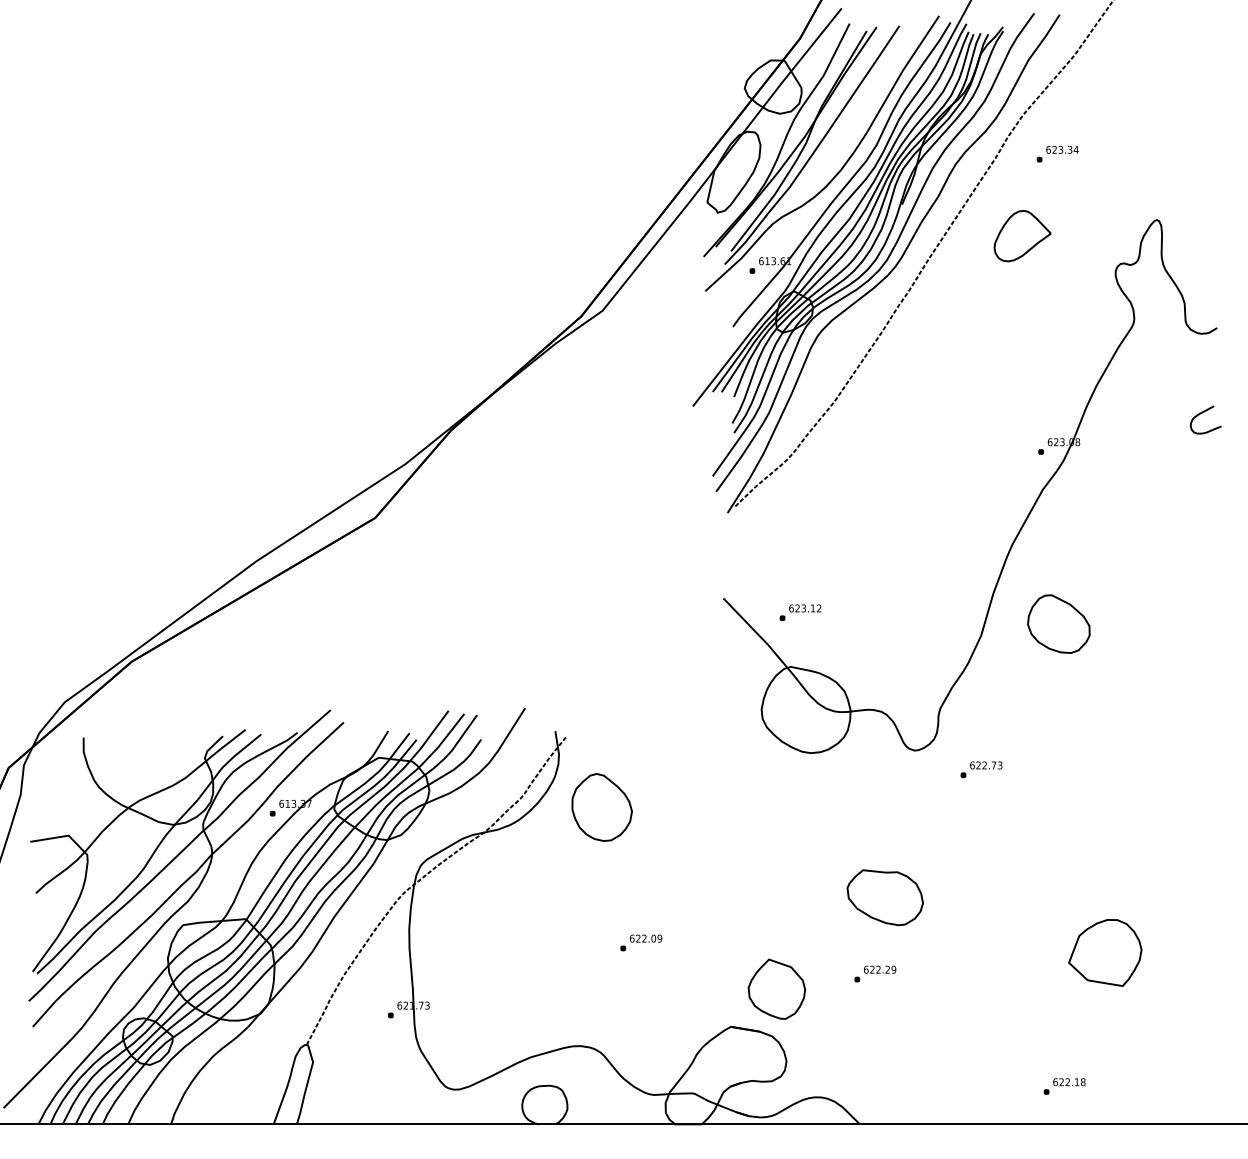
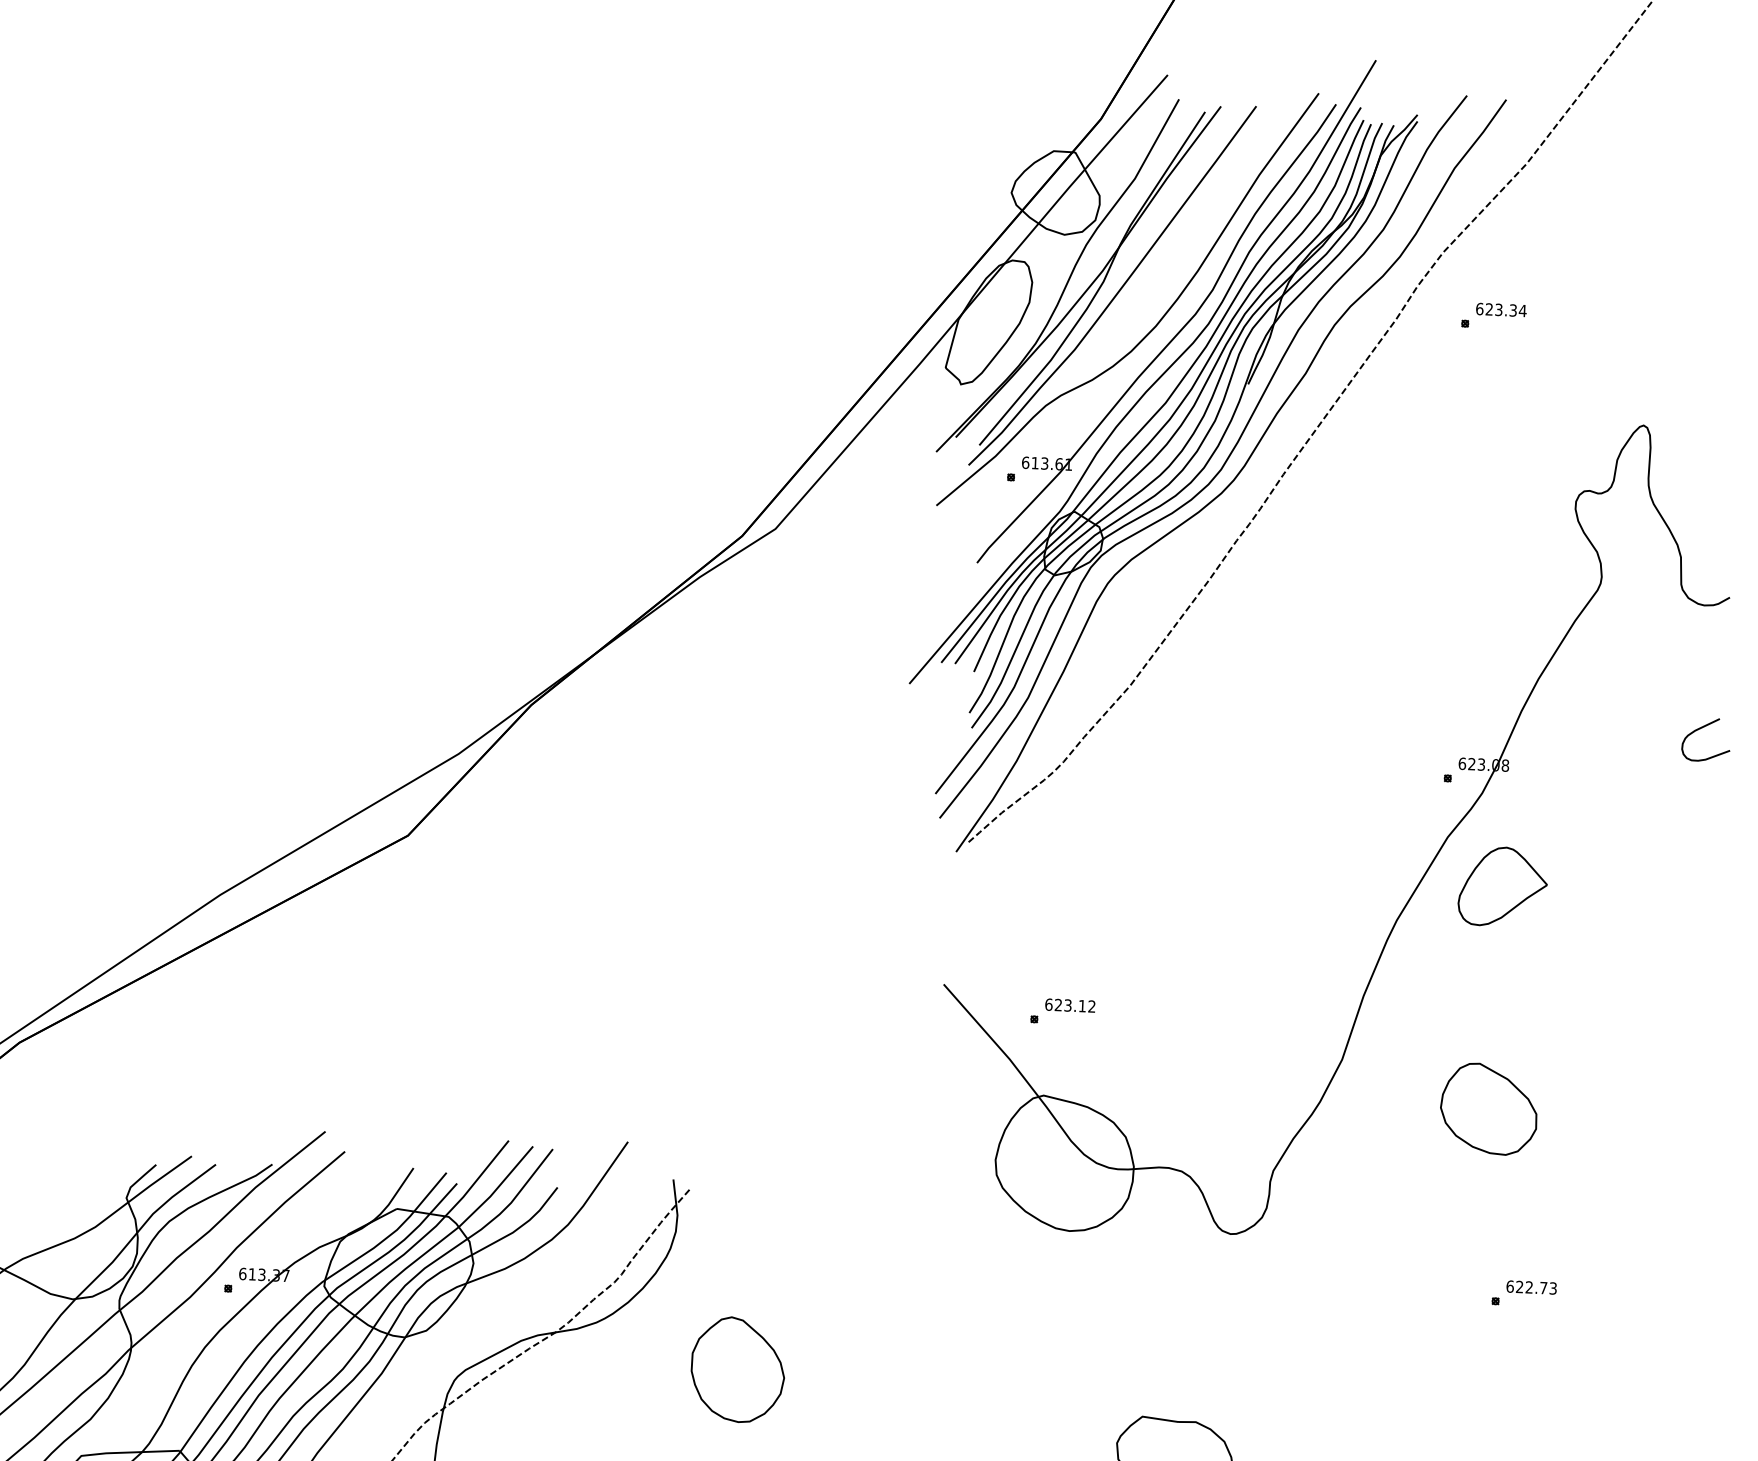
part: (1022, 236) -> (1502, 887), moved
part: (1058, 623) -> (1488, 1108), moved
part: (981, 769) -> (1523, 1293), moved
part: (601, 807) -> (736, 1369), moved

